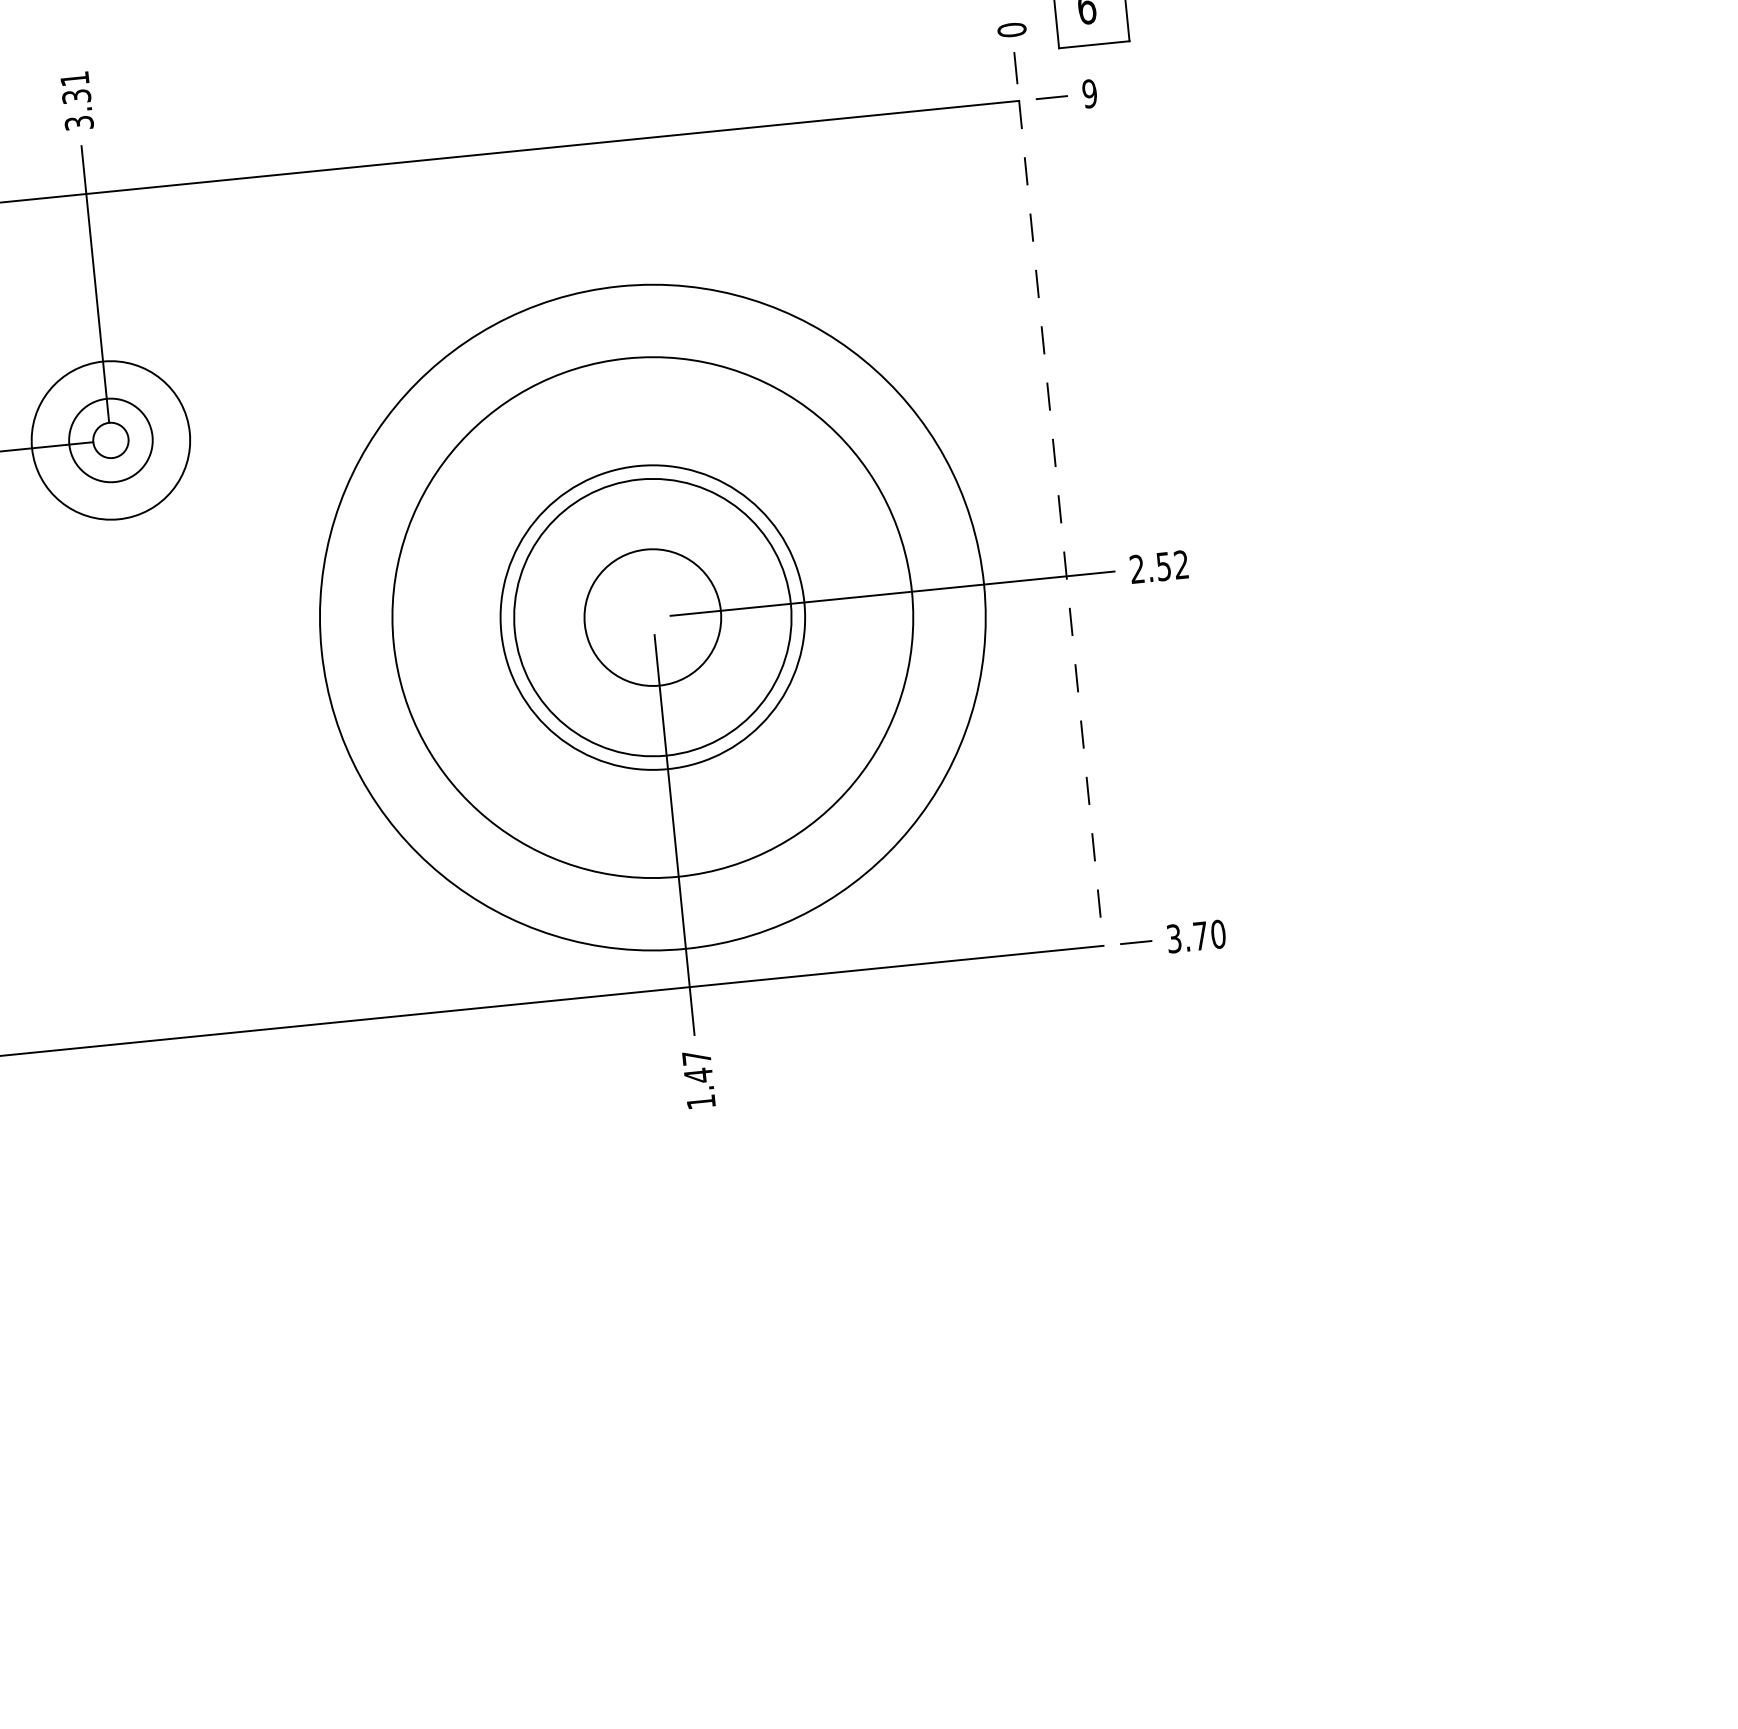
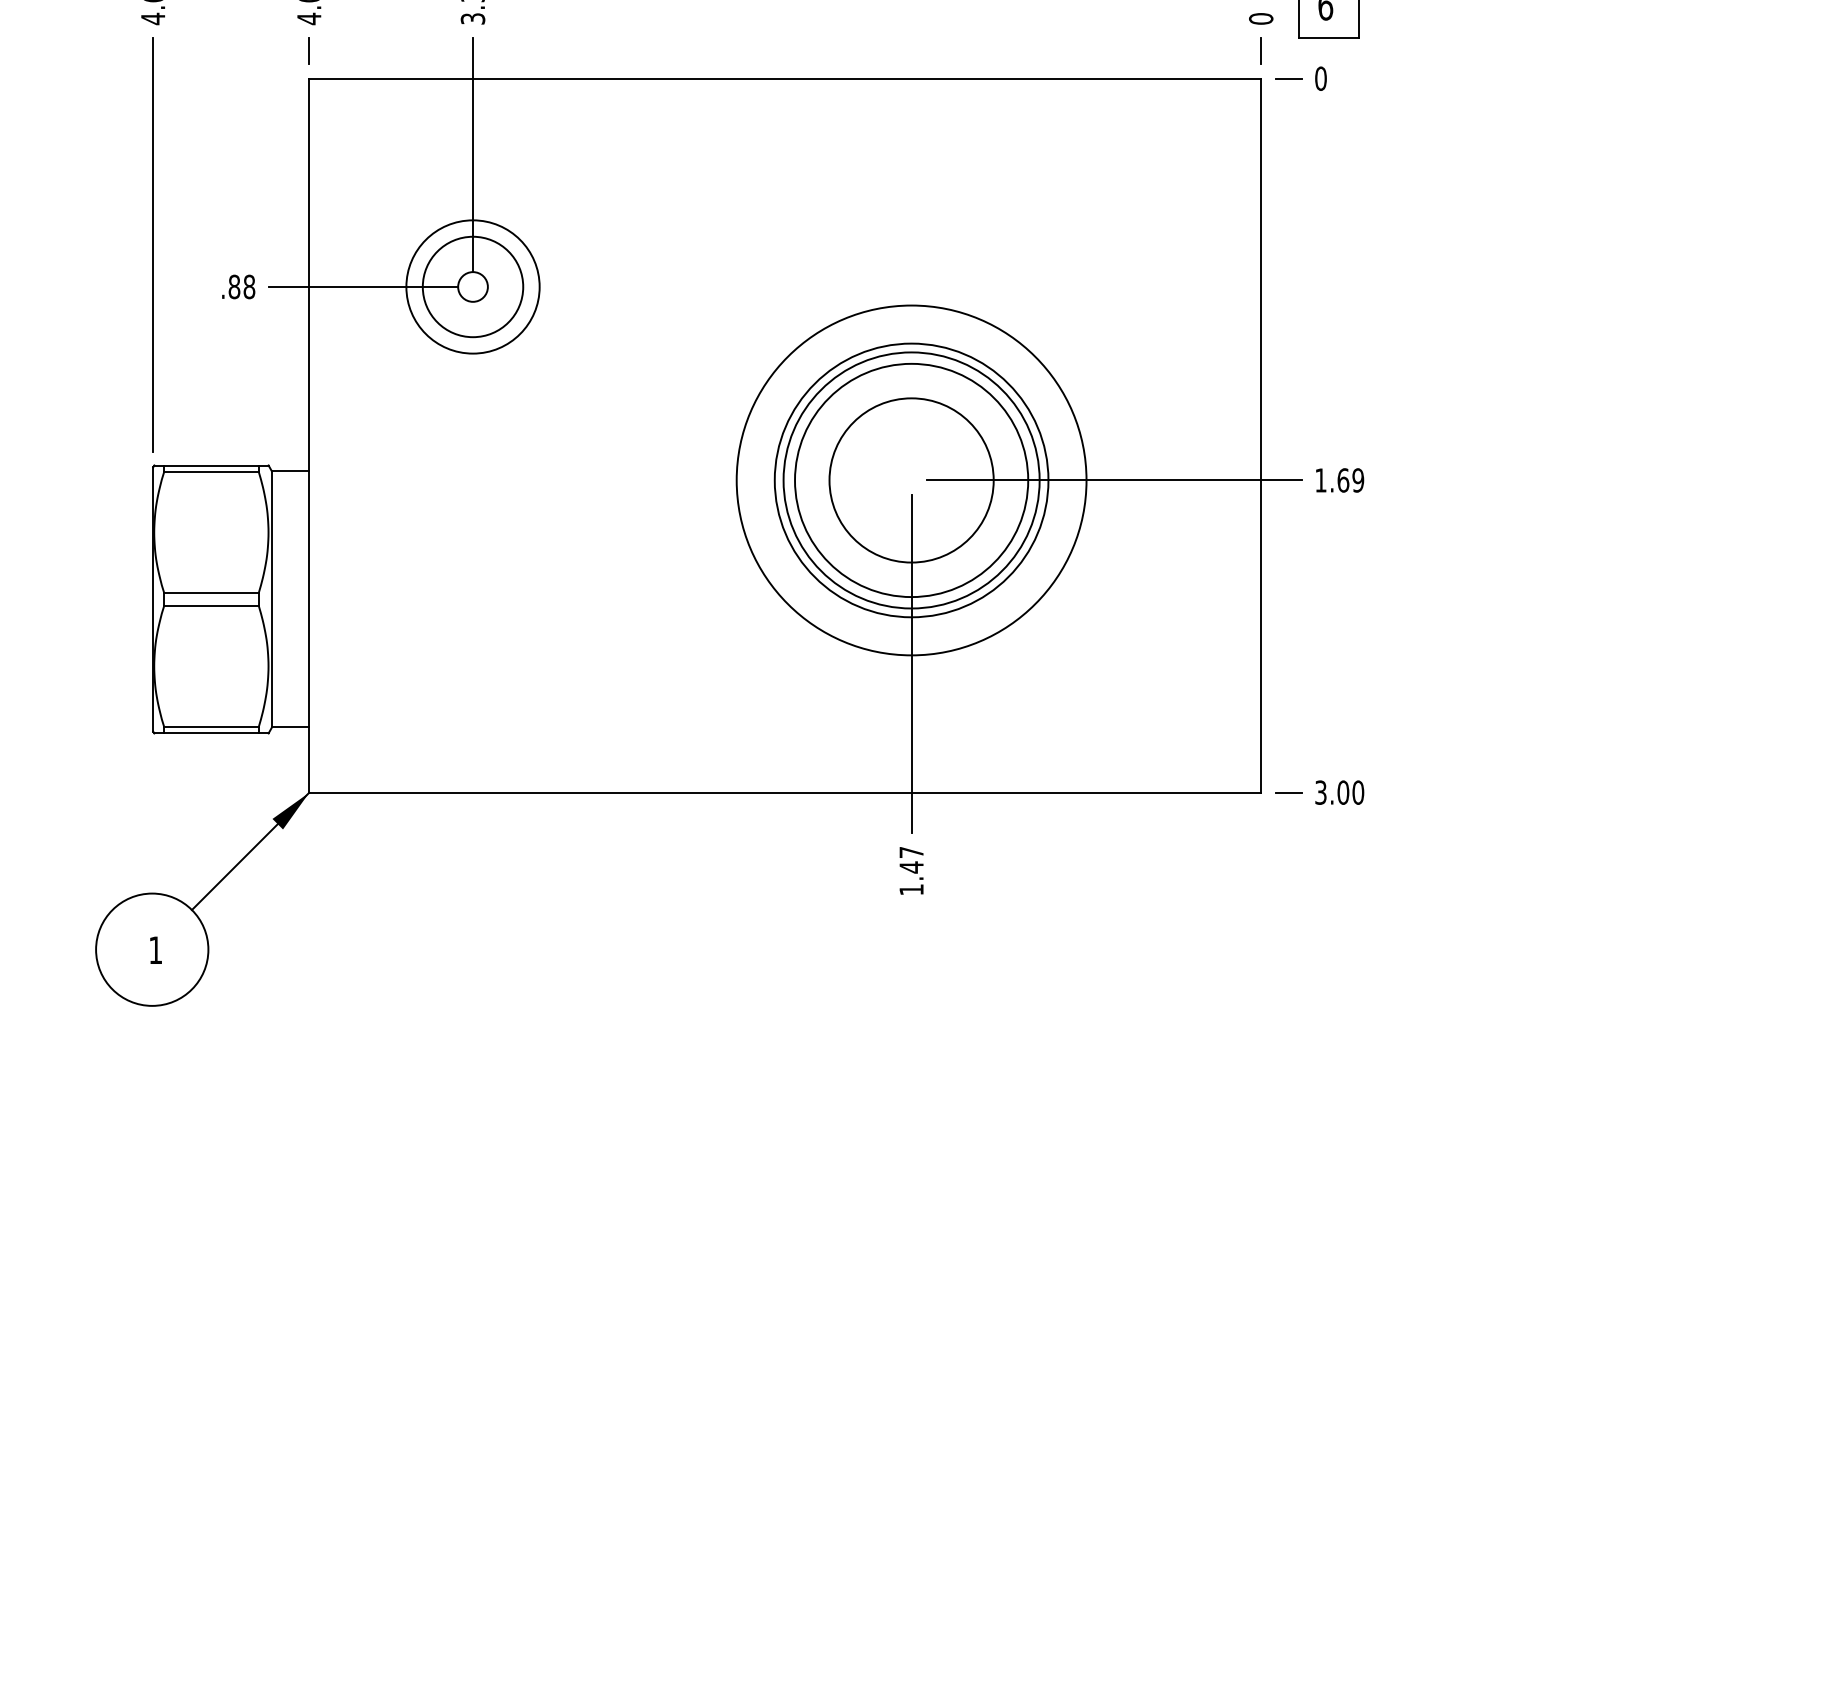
text: (1089, 93) -> (1320, 78), 9 -> 0
circle: (110, 439) -> (472, 286), size x1.43
line: (1061, 523) -> (1261, 435), dashed -> solid
text: (1159, 567) -> (1339, 480), 2.52 -> 1.69
circle: (652, 617) -> (911, 480), size x0.62
circle: (652, 617) -> (911, 480), size x0.62
circle: (652, 617) -> (911, 480), size x1.43
text: (1200, 935) -> (1343, 792), 3.70 -> 3.00

